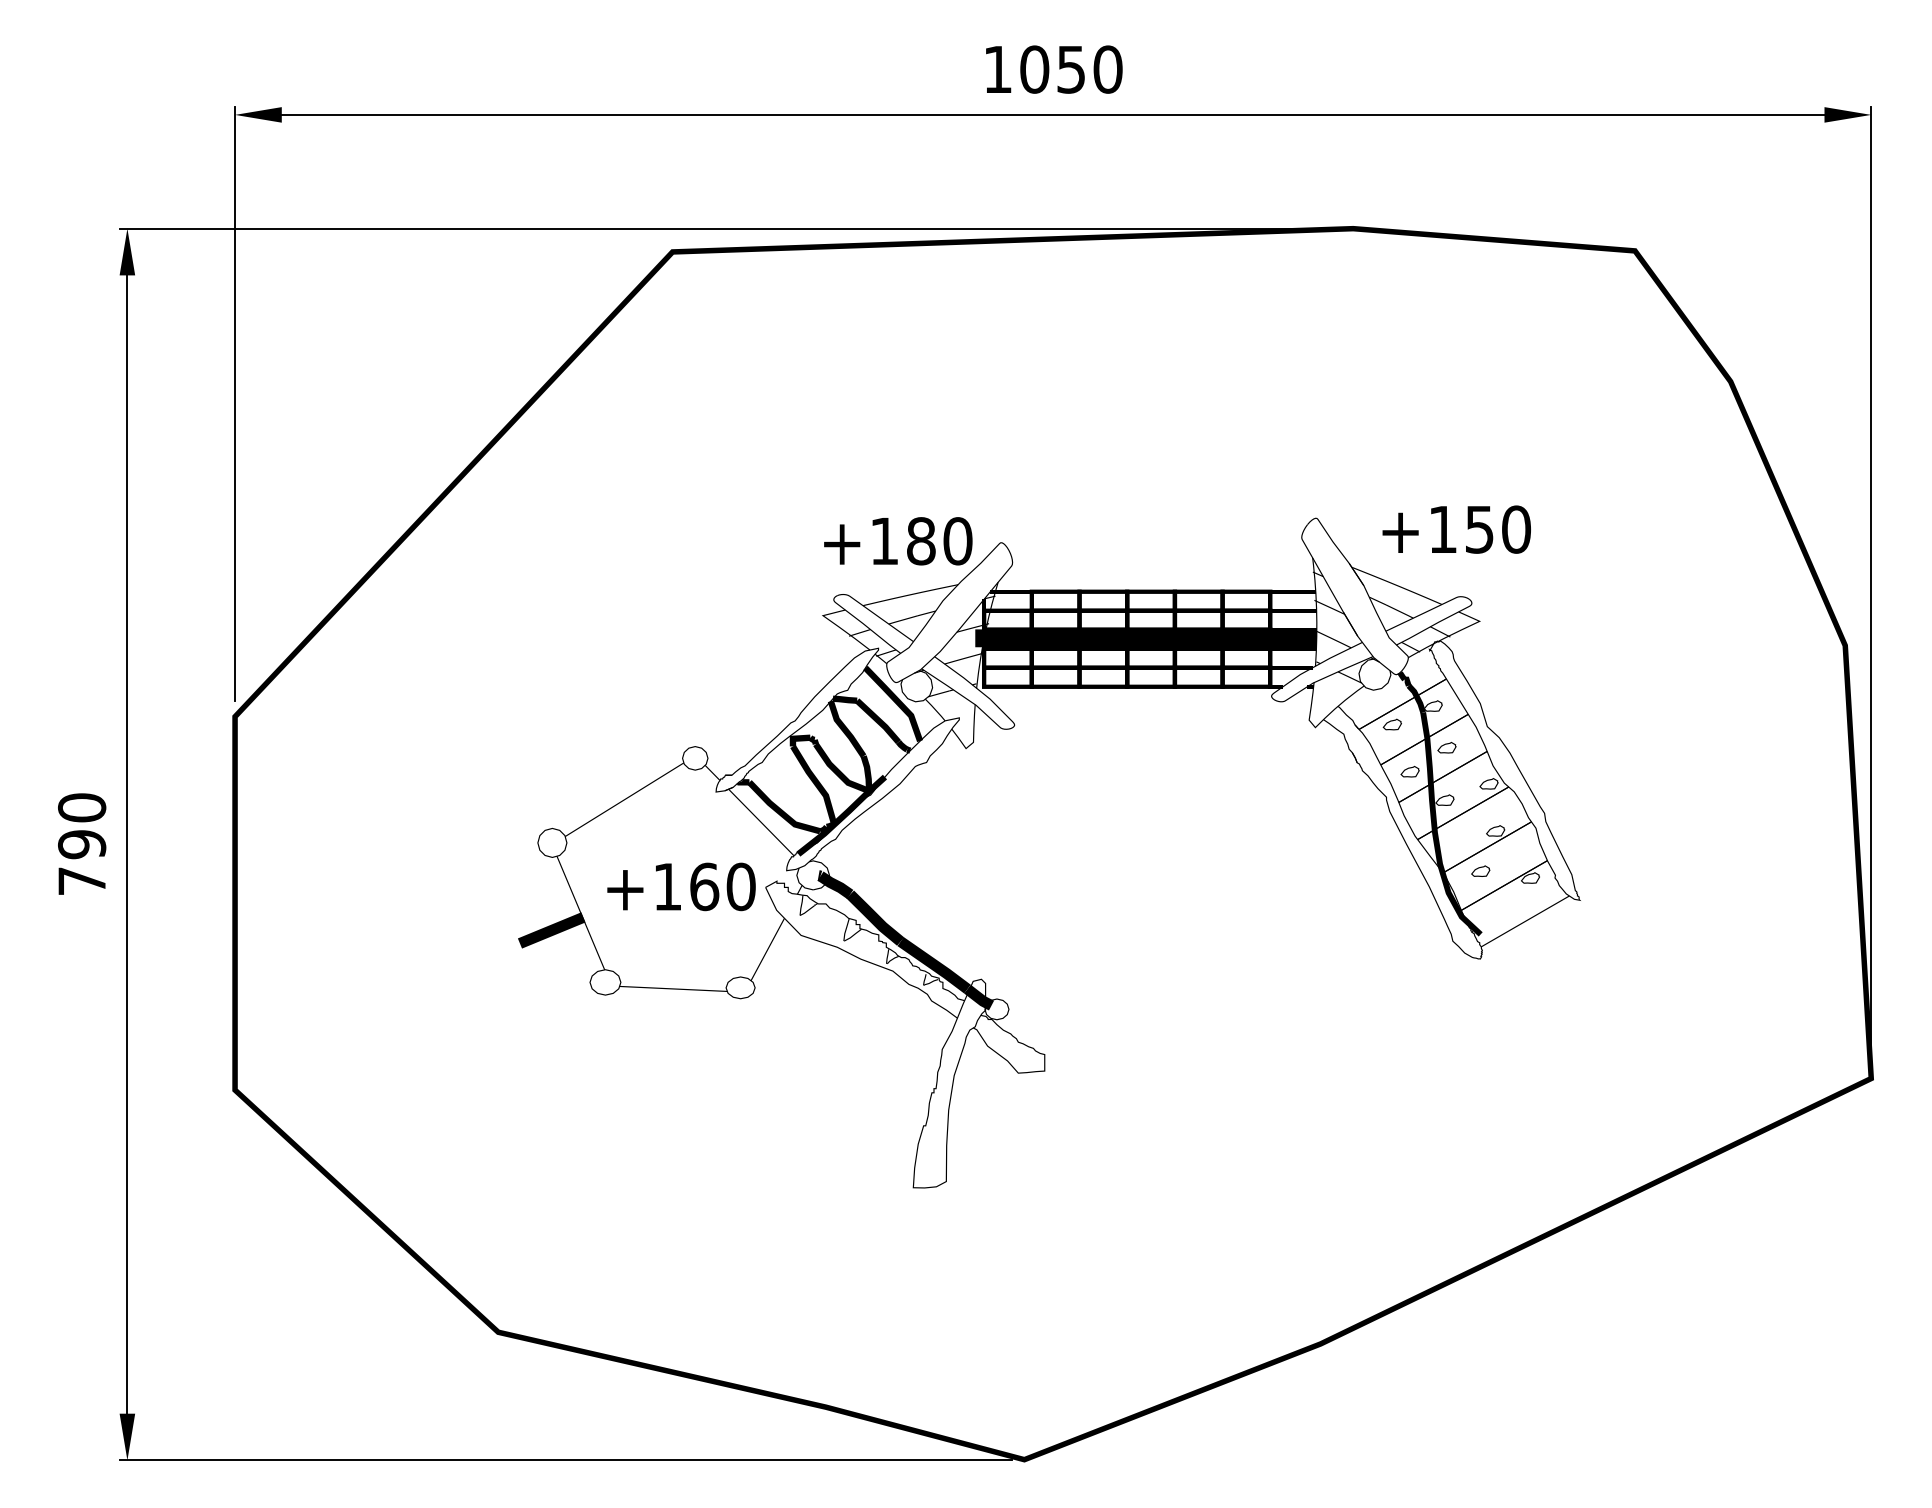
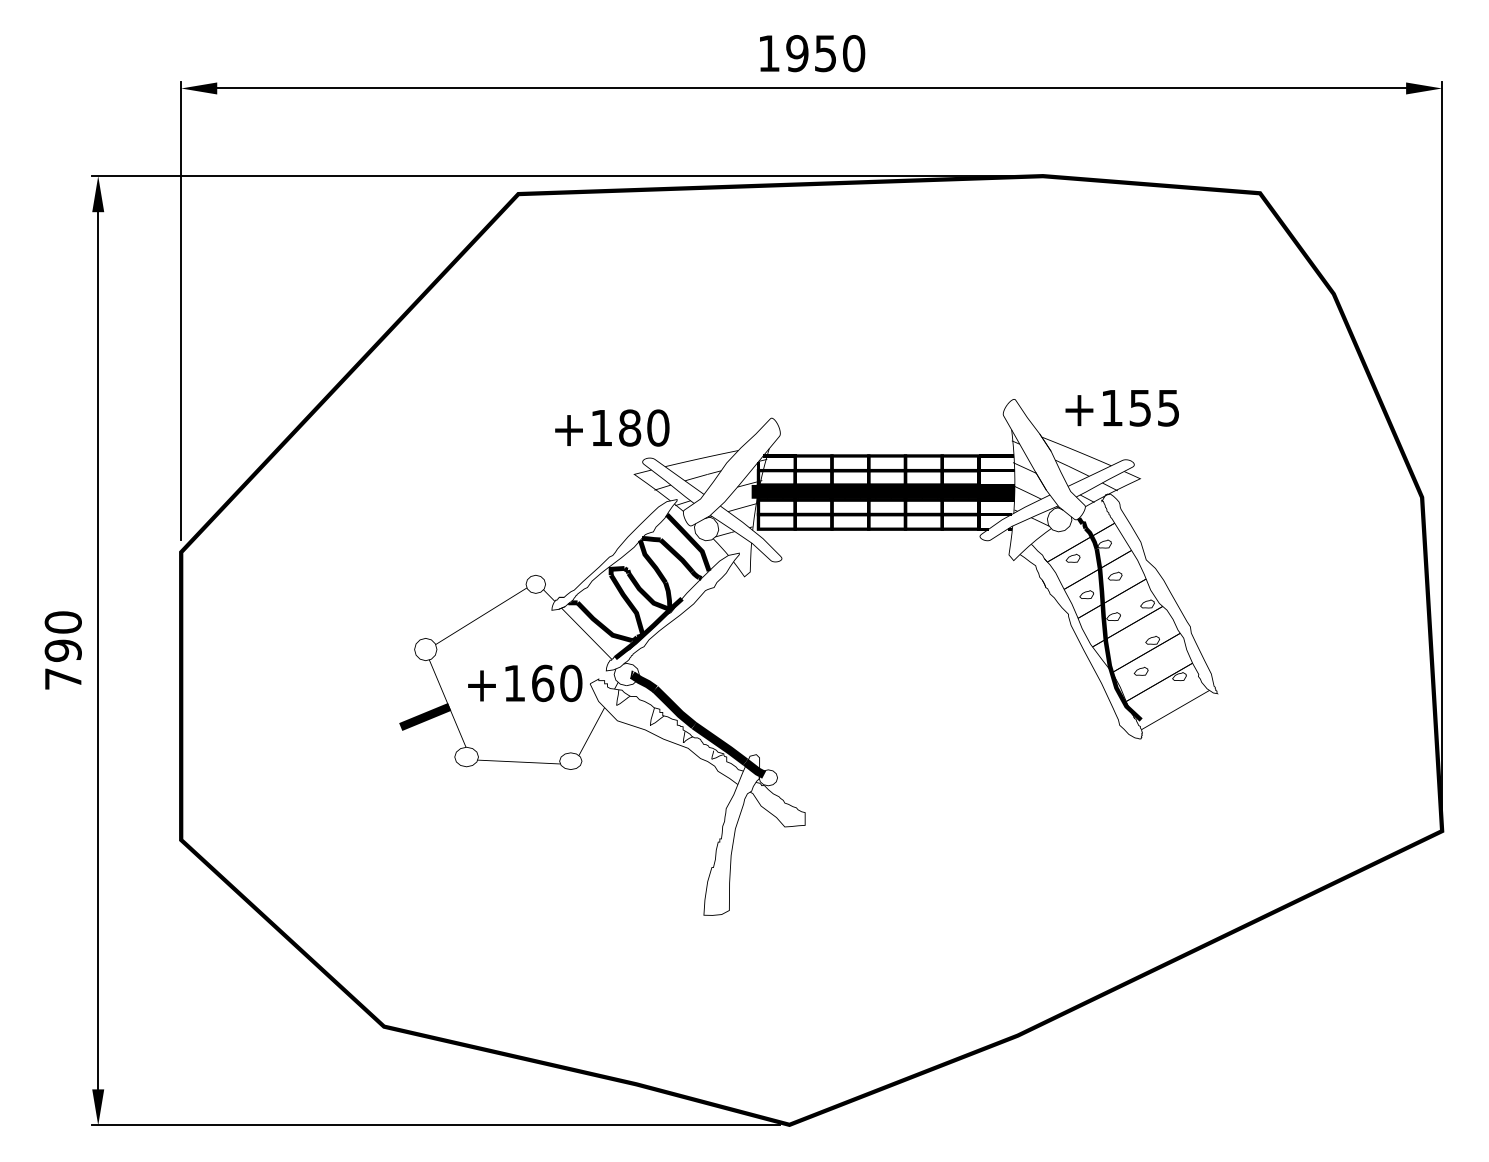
text: (1034, 69) -> (797, 53), 1050 -> 1950
text: (1516, 528) -> (1168, 407), +150 -> +155
text: (898, 540) -> (612, 427), moved

